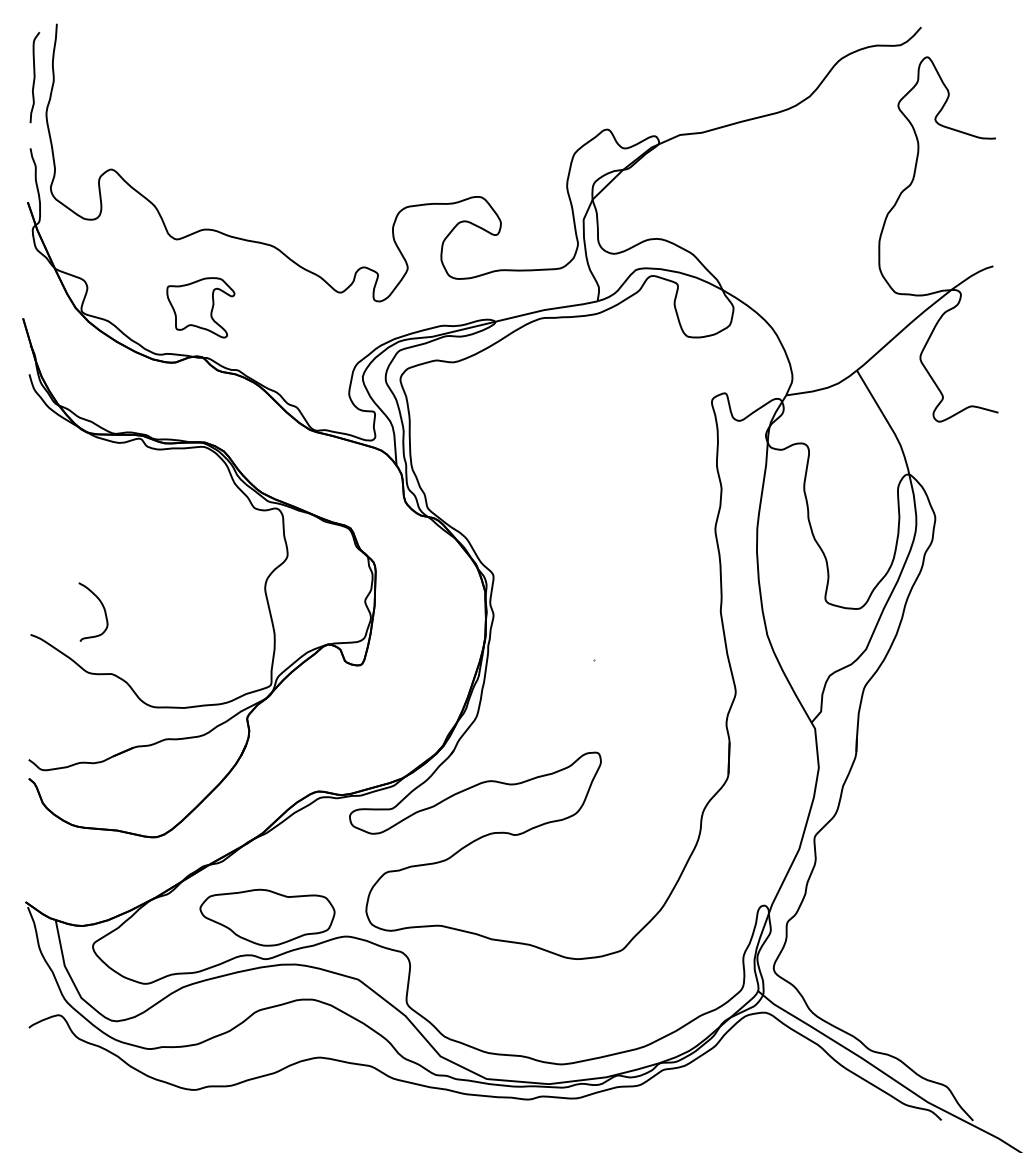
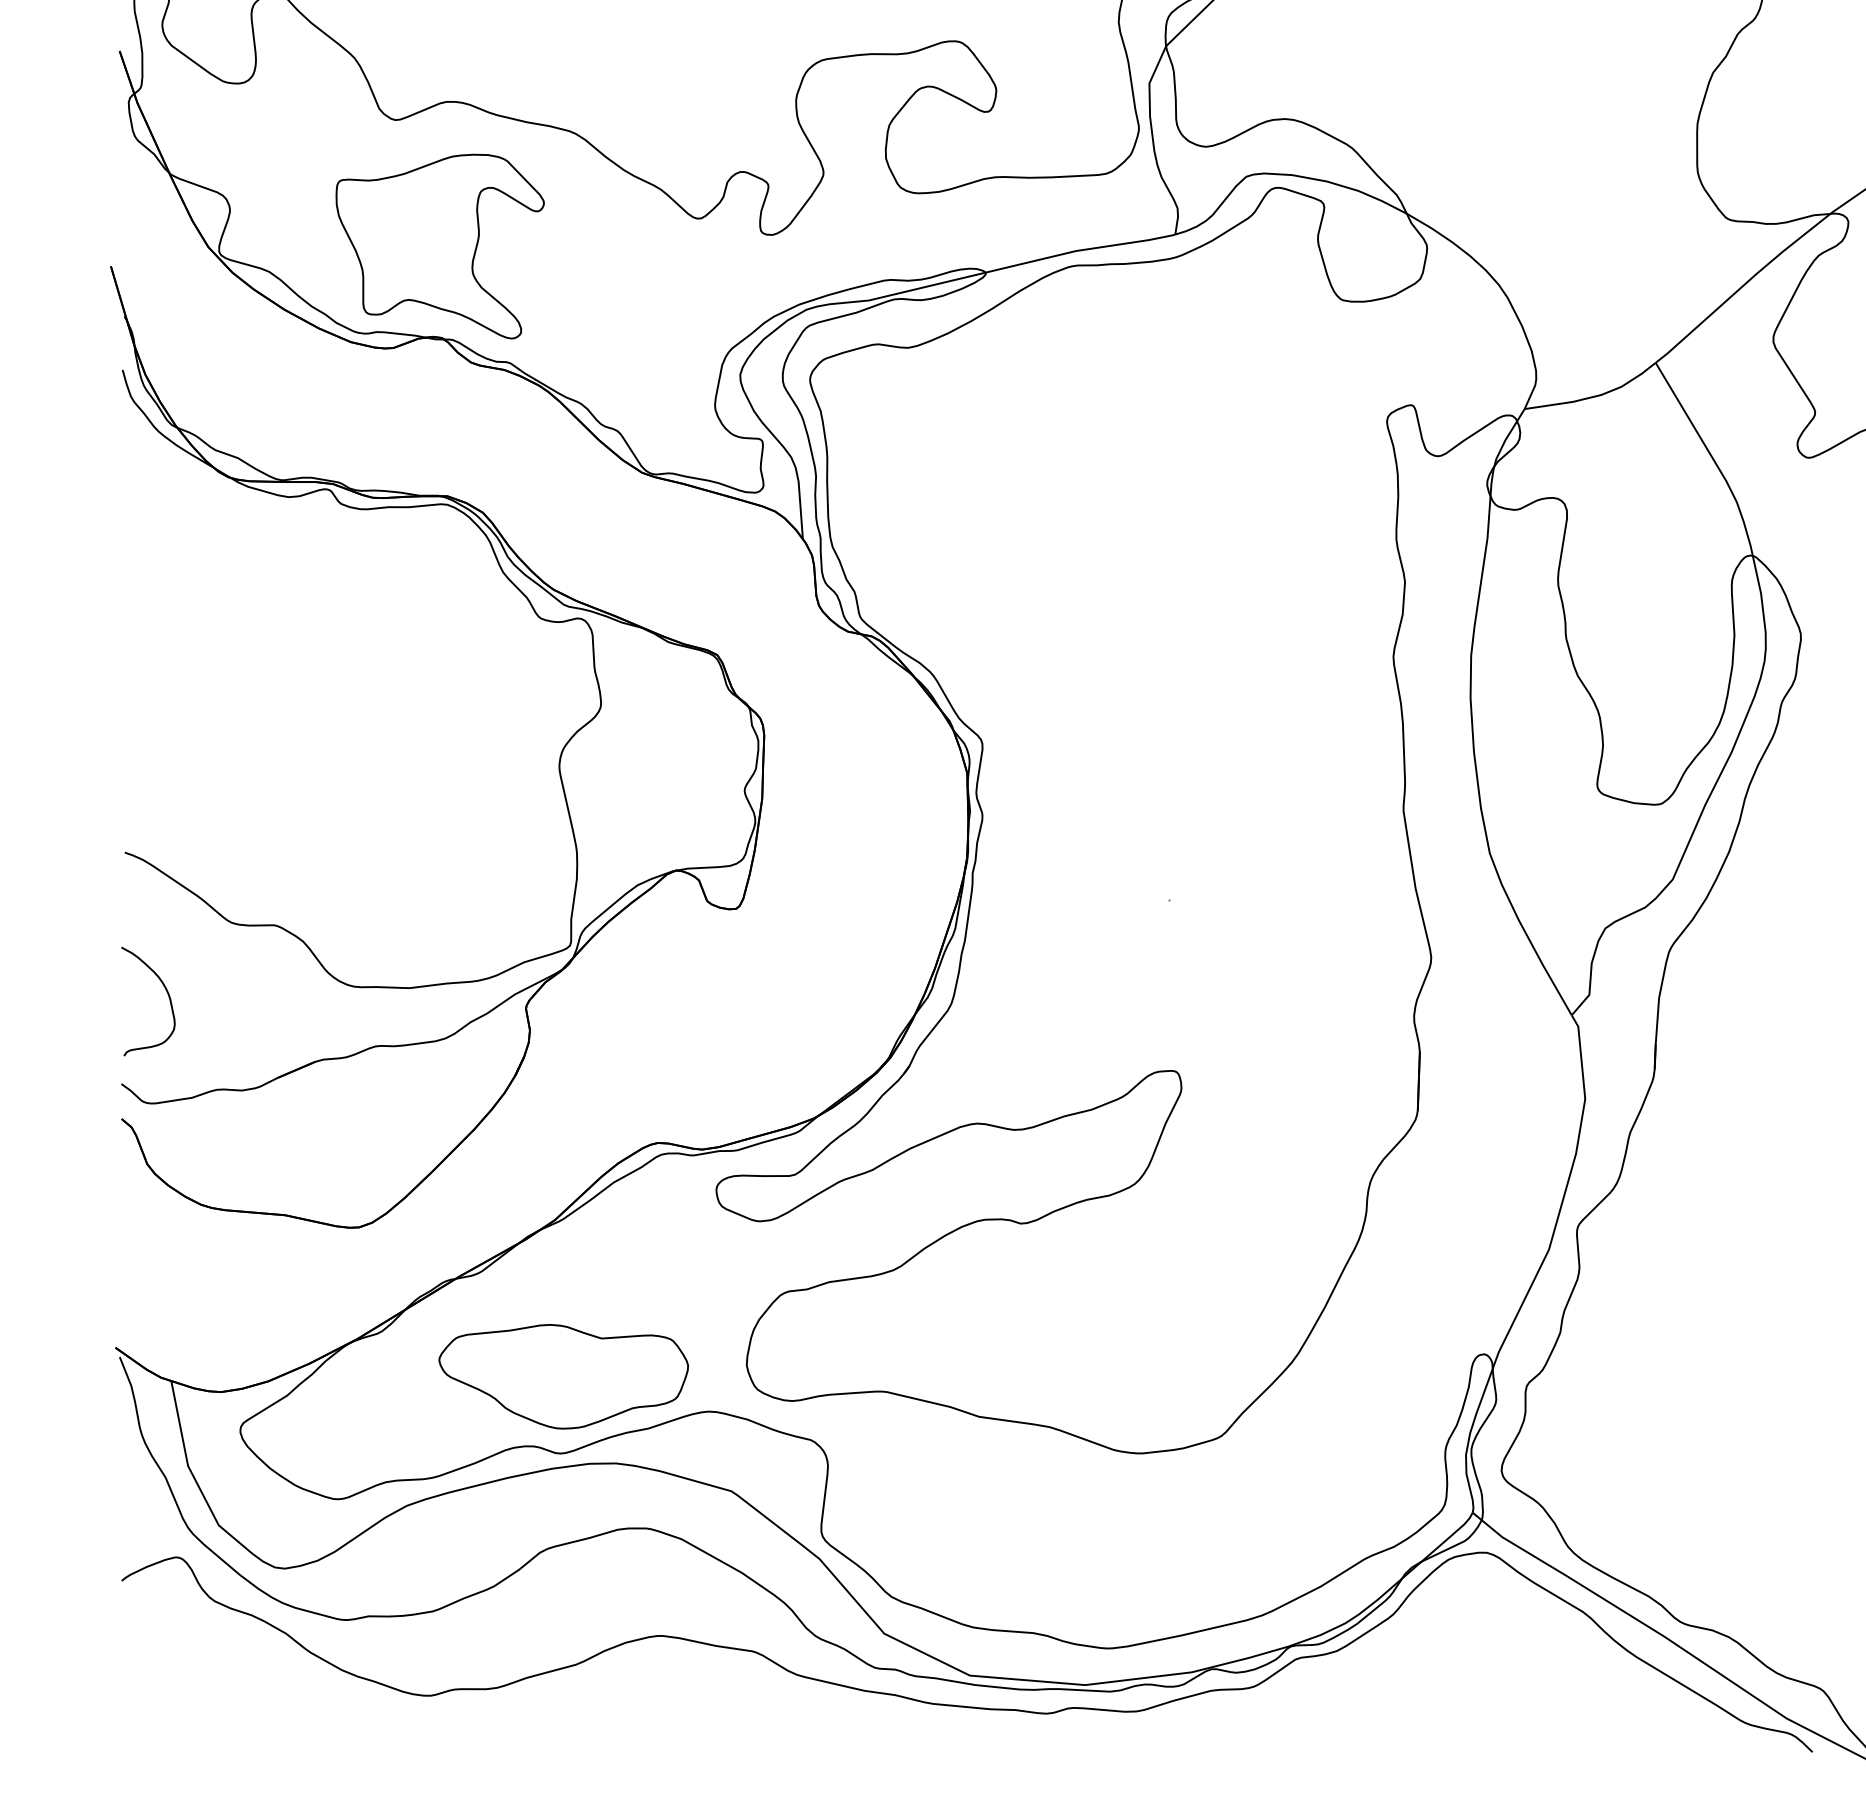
part: (200, 307) -> (439, 246), size x1.67
curve: (102, 607) -> (165, 992), moved

